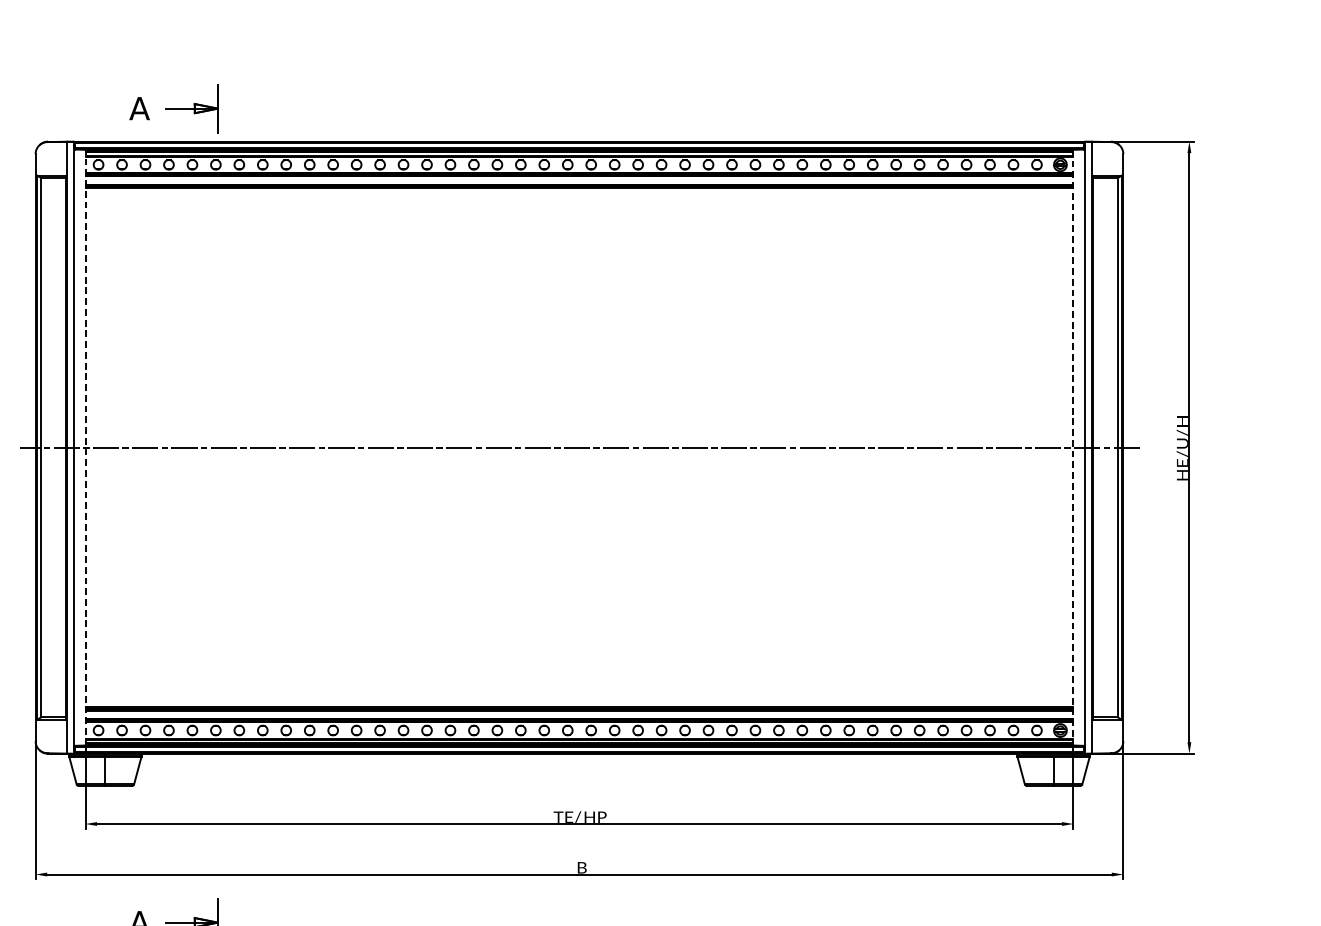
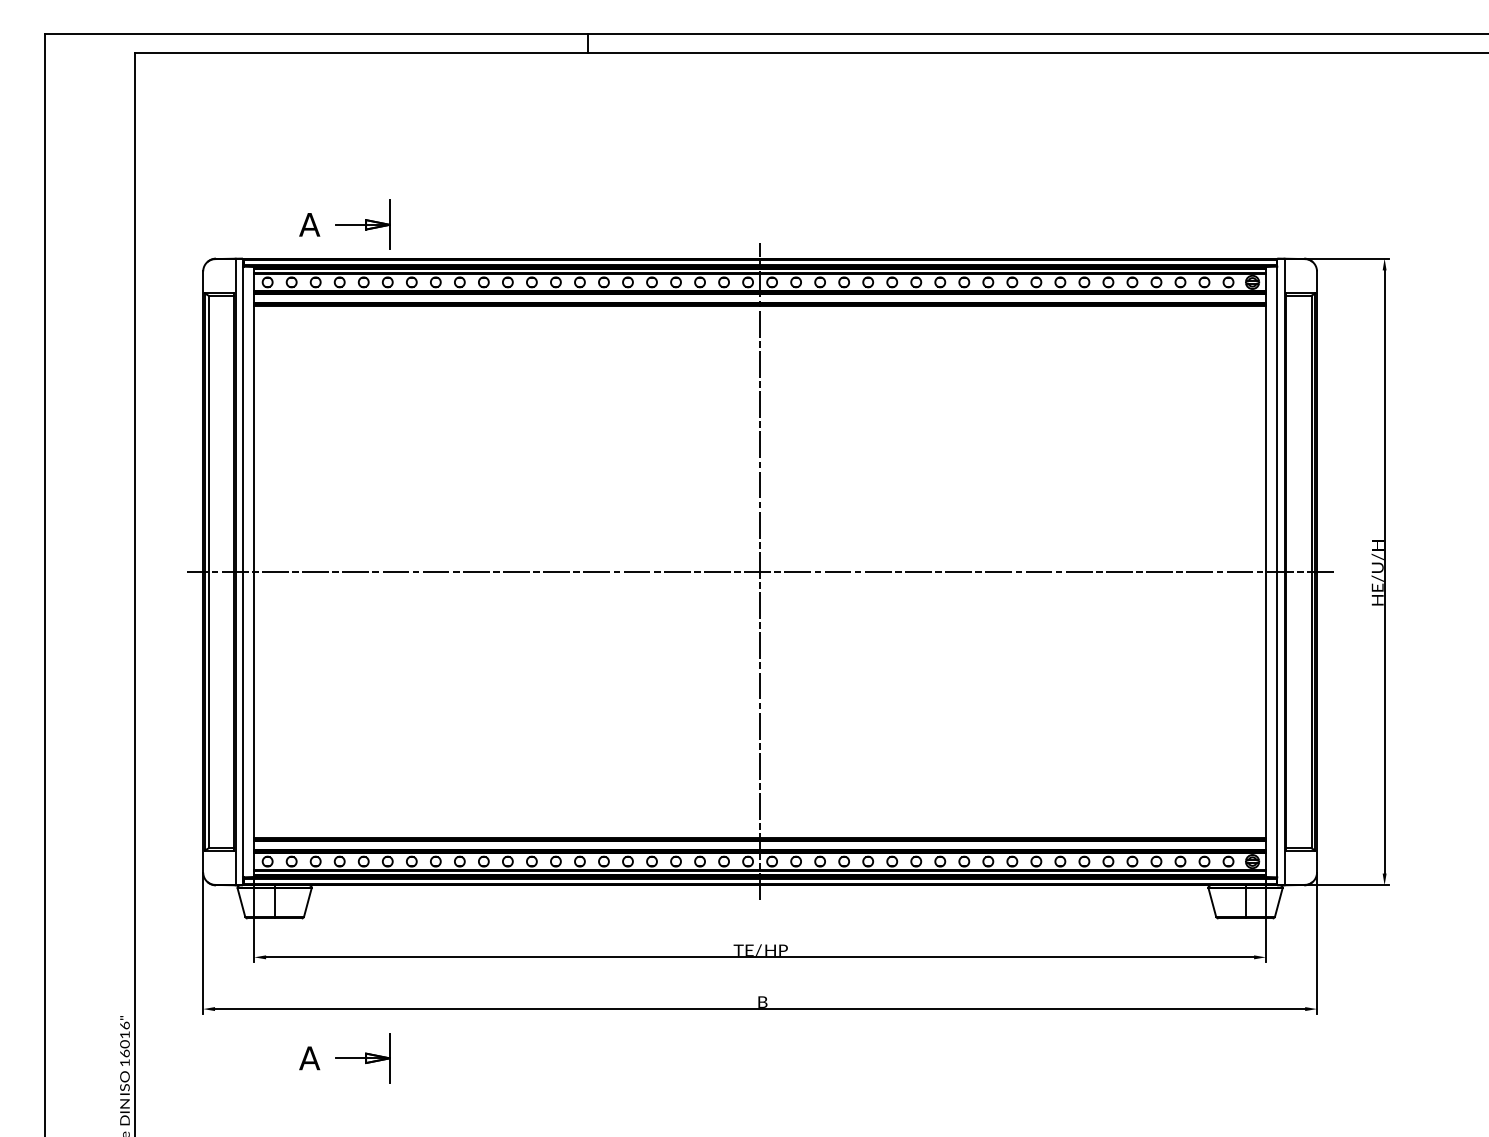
line: (579, 447) -> (760, 571), added
line: (85, 448) -> (254, 572), dashed -> solid
line: (1073, 448) -> (1265, 572), dashed -> solid

